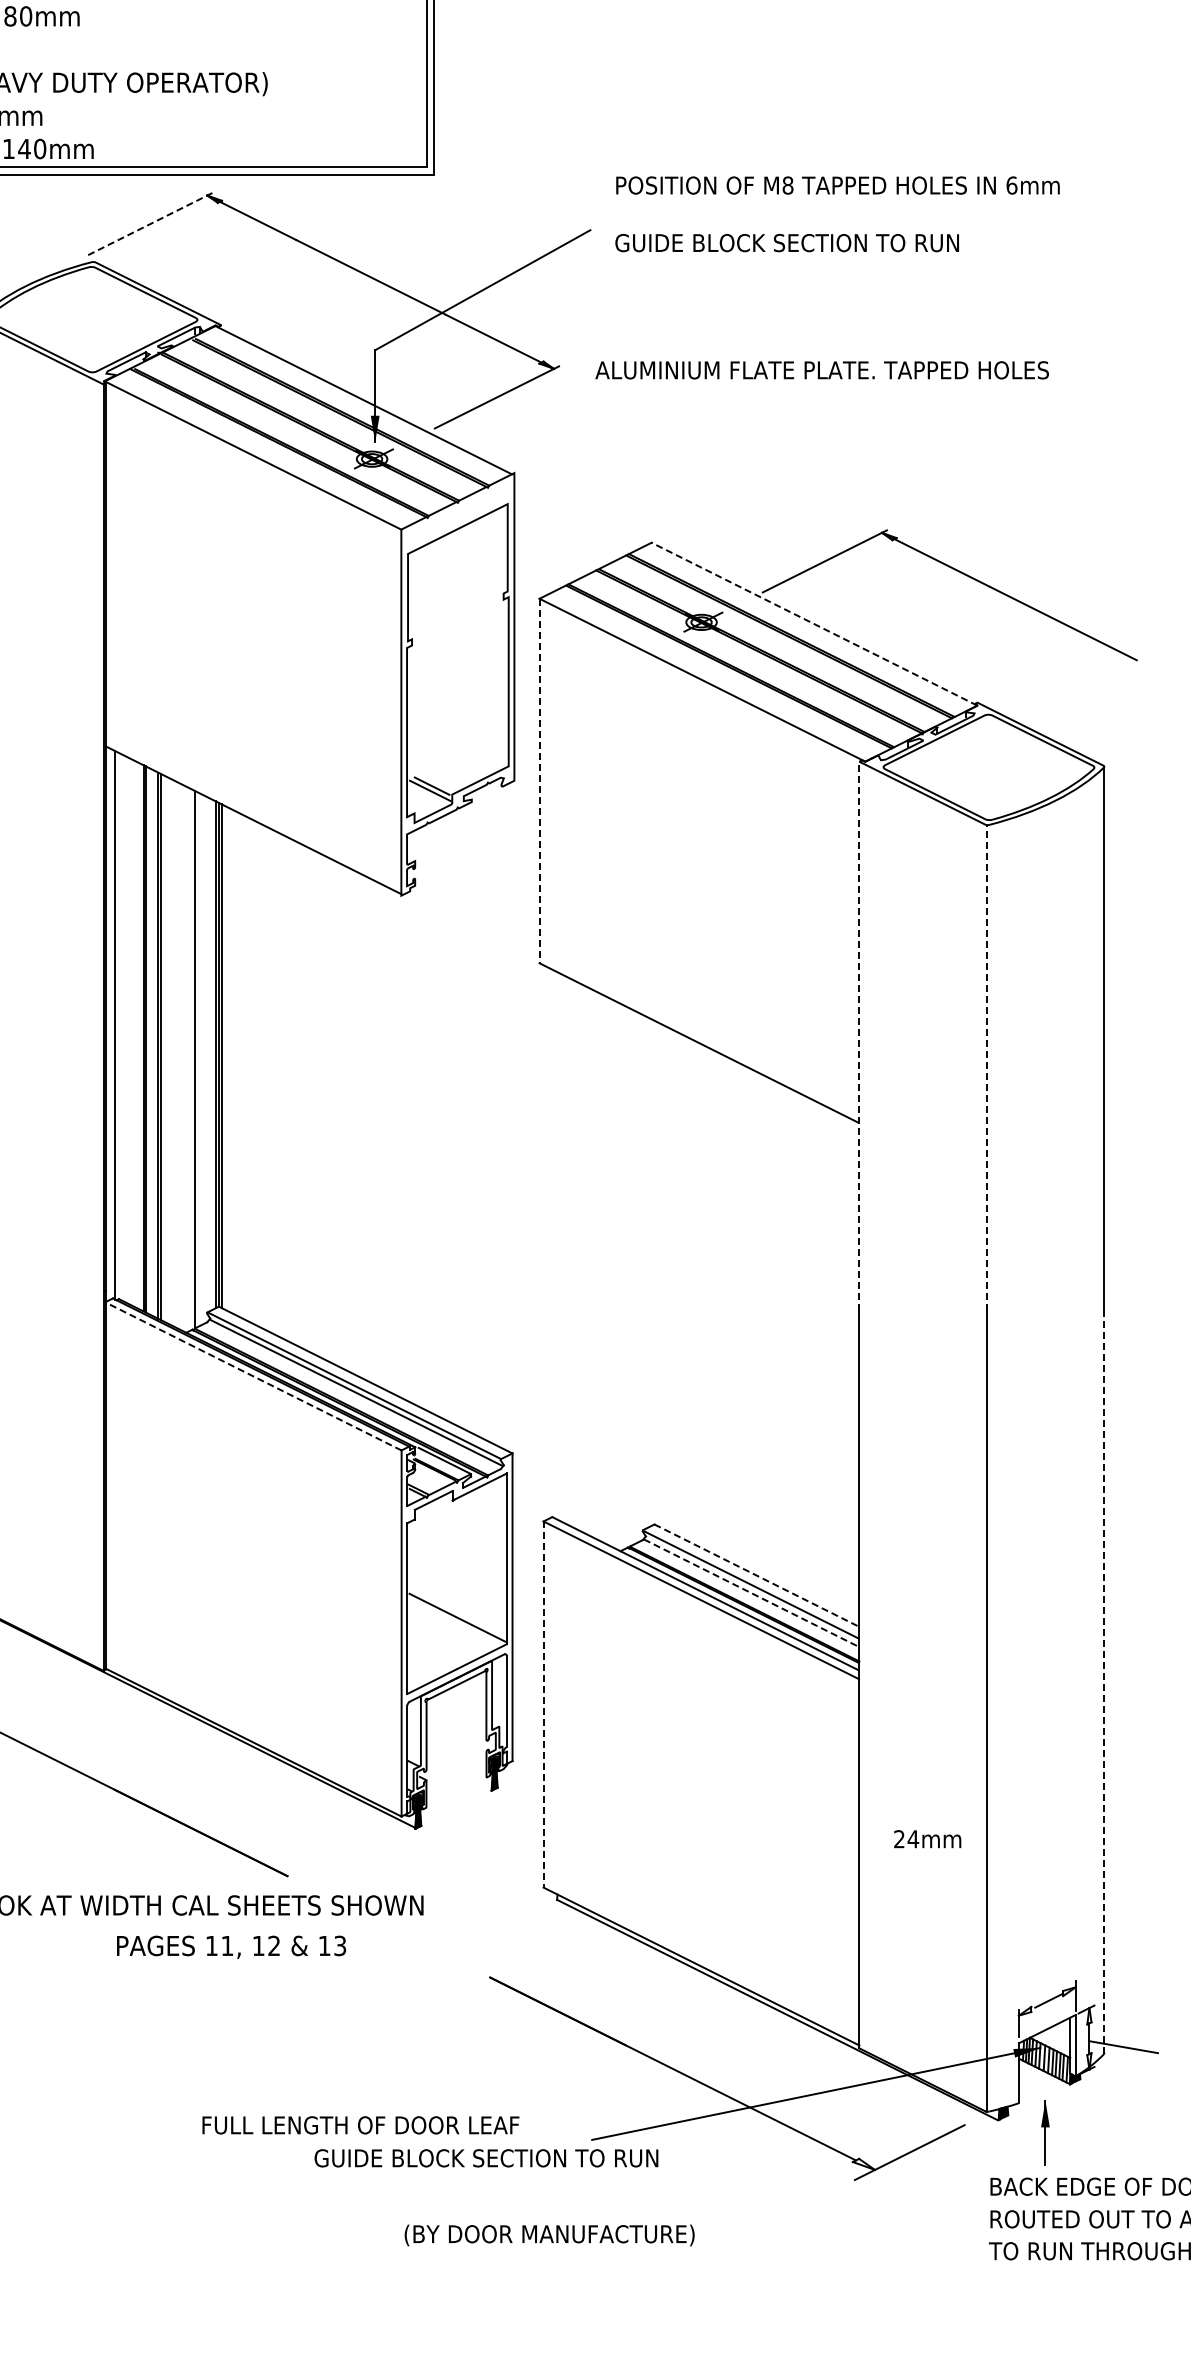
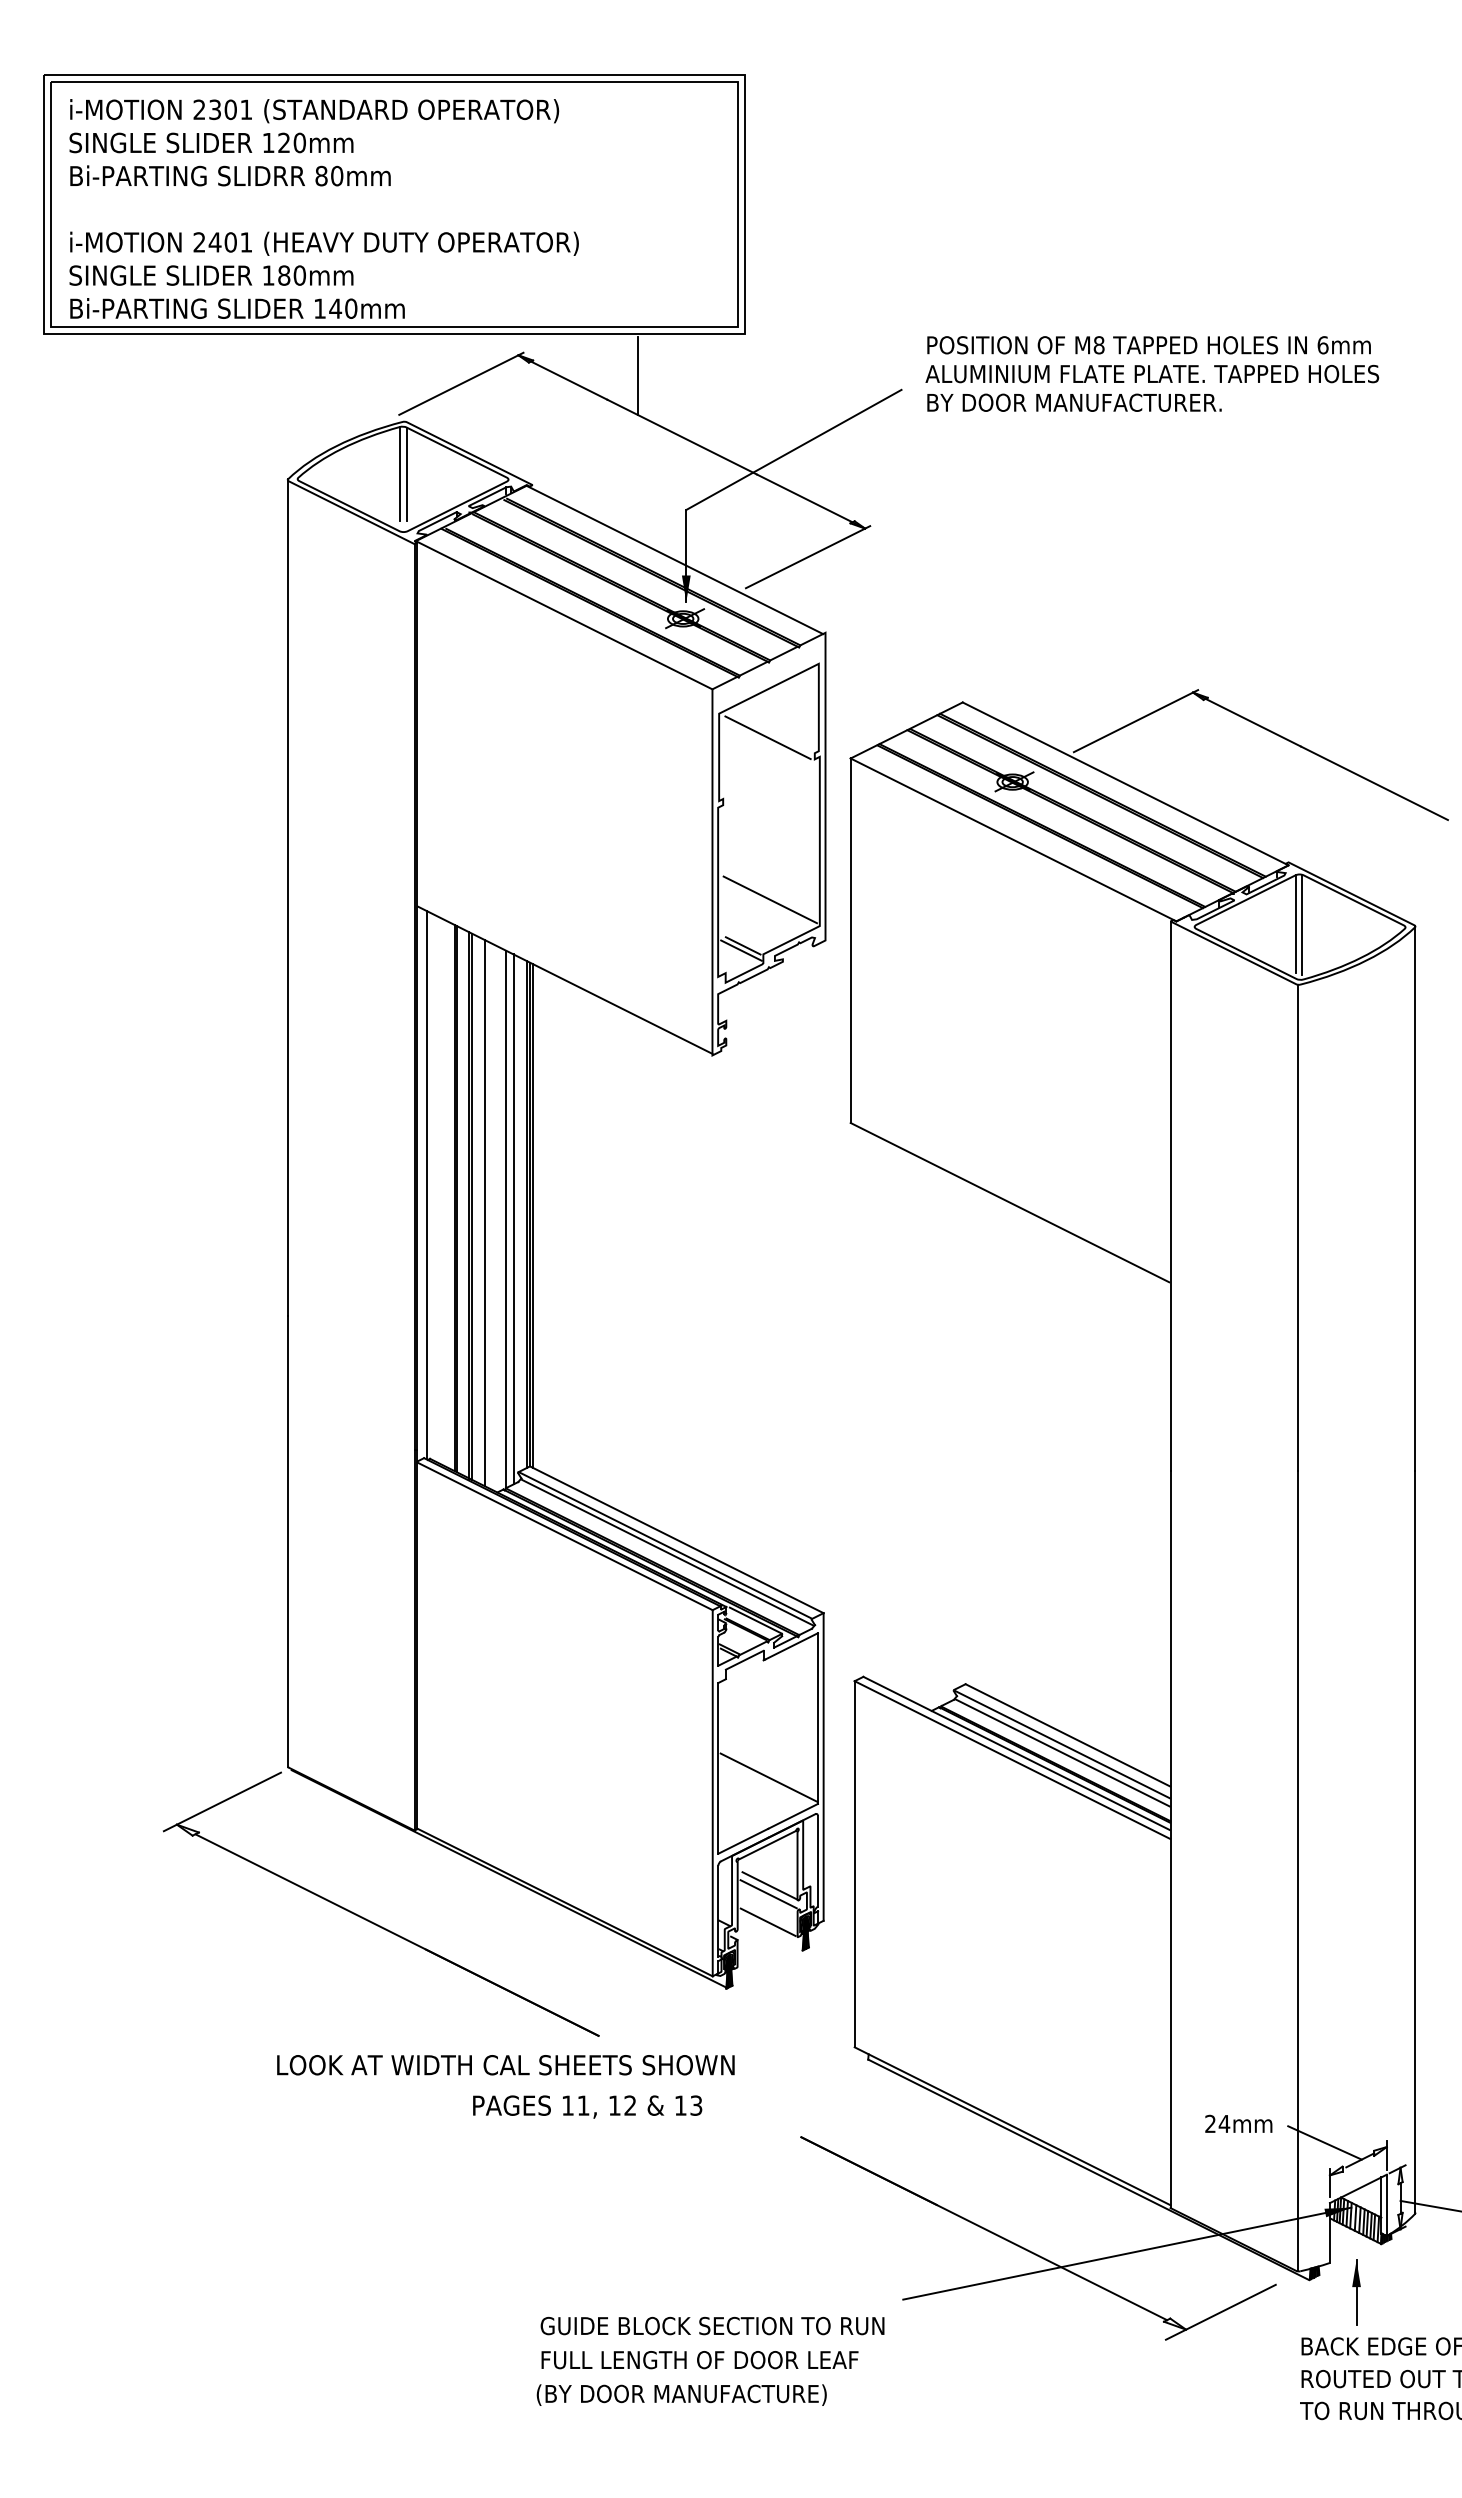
line: (327, 216) -> (638, 376), added
line: (150, 223) -> (461, 383), dashed -> solid
text: (787, 242) -> (1098, 402), GUIDE BLOCK SECTION TO RUN -> BY DOOR MANUFACTURER.
line: (88, 313) -> (399, 473), added
line: (95, 313) -> (406, 473), added
text: (822, 369) -> (1152, 373), moved
line: (456, 577) -> (767, 737), added
line: (814, 623) -> (1125, 783), dashed -> solid
line: (458, 739) -> (769, 899), added
line: (984, 764) -> (1295, 924), added
line: (991, 764) -> (1302, 924), added
line: (539, 781) -> (850, 941), dashed -> solid
line: (859, 1036) -> (1170, 1196), dashed -> solid
line: (173, 1052) -> (484, 1212), added
line: (202, 1059) -> (513, 1219), added
line: (986, 1067) -> (1297, 1227), dashed -> solid
line: (254, 1376) -> (565, 1536), dashed -> solid
line: (757, 1575) -> (1068, 1735), dashed -> solid
line: (751, 1593) -> (1062, 1753), dashed -> solid
line: (1104, 1682) -> (1415, 1842), dashed -> solid
line: (543, 1704) -> (854, 1864), dashed -> solid
line: (458, 1725) -> (769, 1885), added
line: (457, 1734) -> (768, 1894), added
line: (456, 1762) -> (767, 1922), added
text: (927, 1838) -> (1238, 2123), moved
text: (231, 1946) -> (587, 2106), moved
line: (1013, 1982) -> (1324, 2142), added
text: (360, 2125) -> (699, 2360), moved
text: (486, 2157) -> (712, 2325), moved
text: (549, 2234) -> (681, 2394), moved

